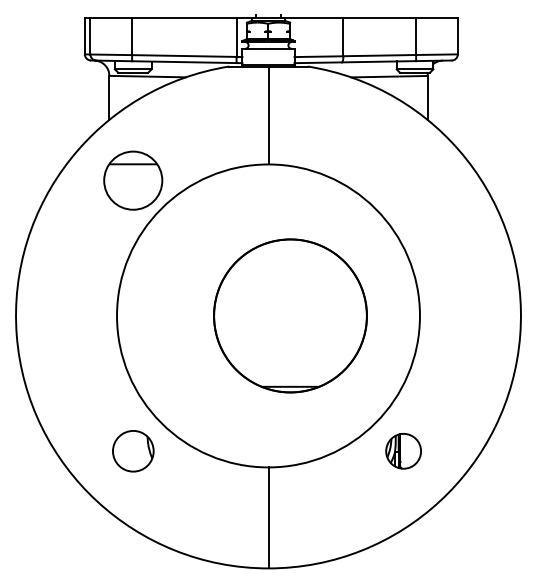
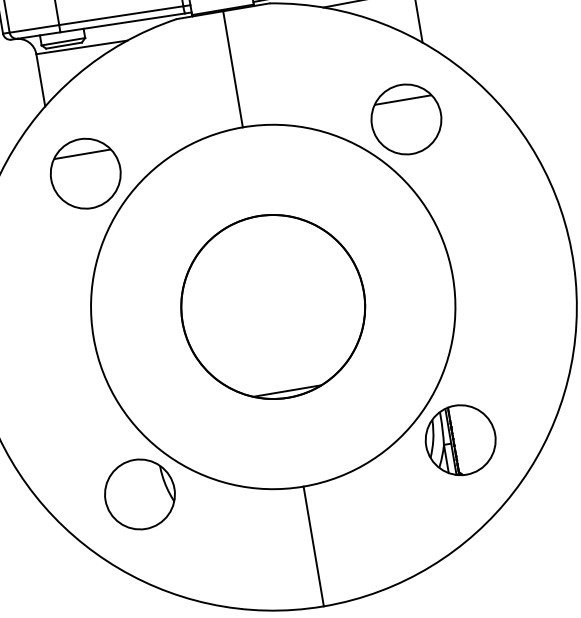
part: (403, 180) -> (406, 119), added
part: (290, 315) -> (273, 306), moved
part: (133, 451) -> (140, 494), size x1.43
part: (403, 451) -> (460, 440), size x1.67

